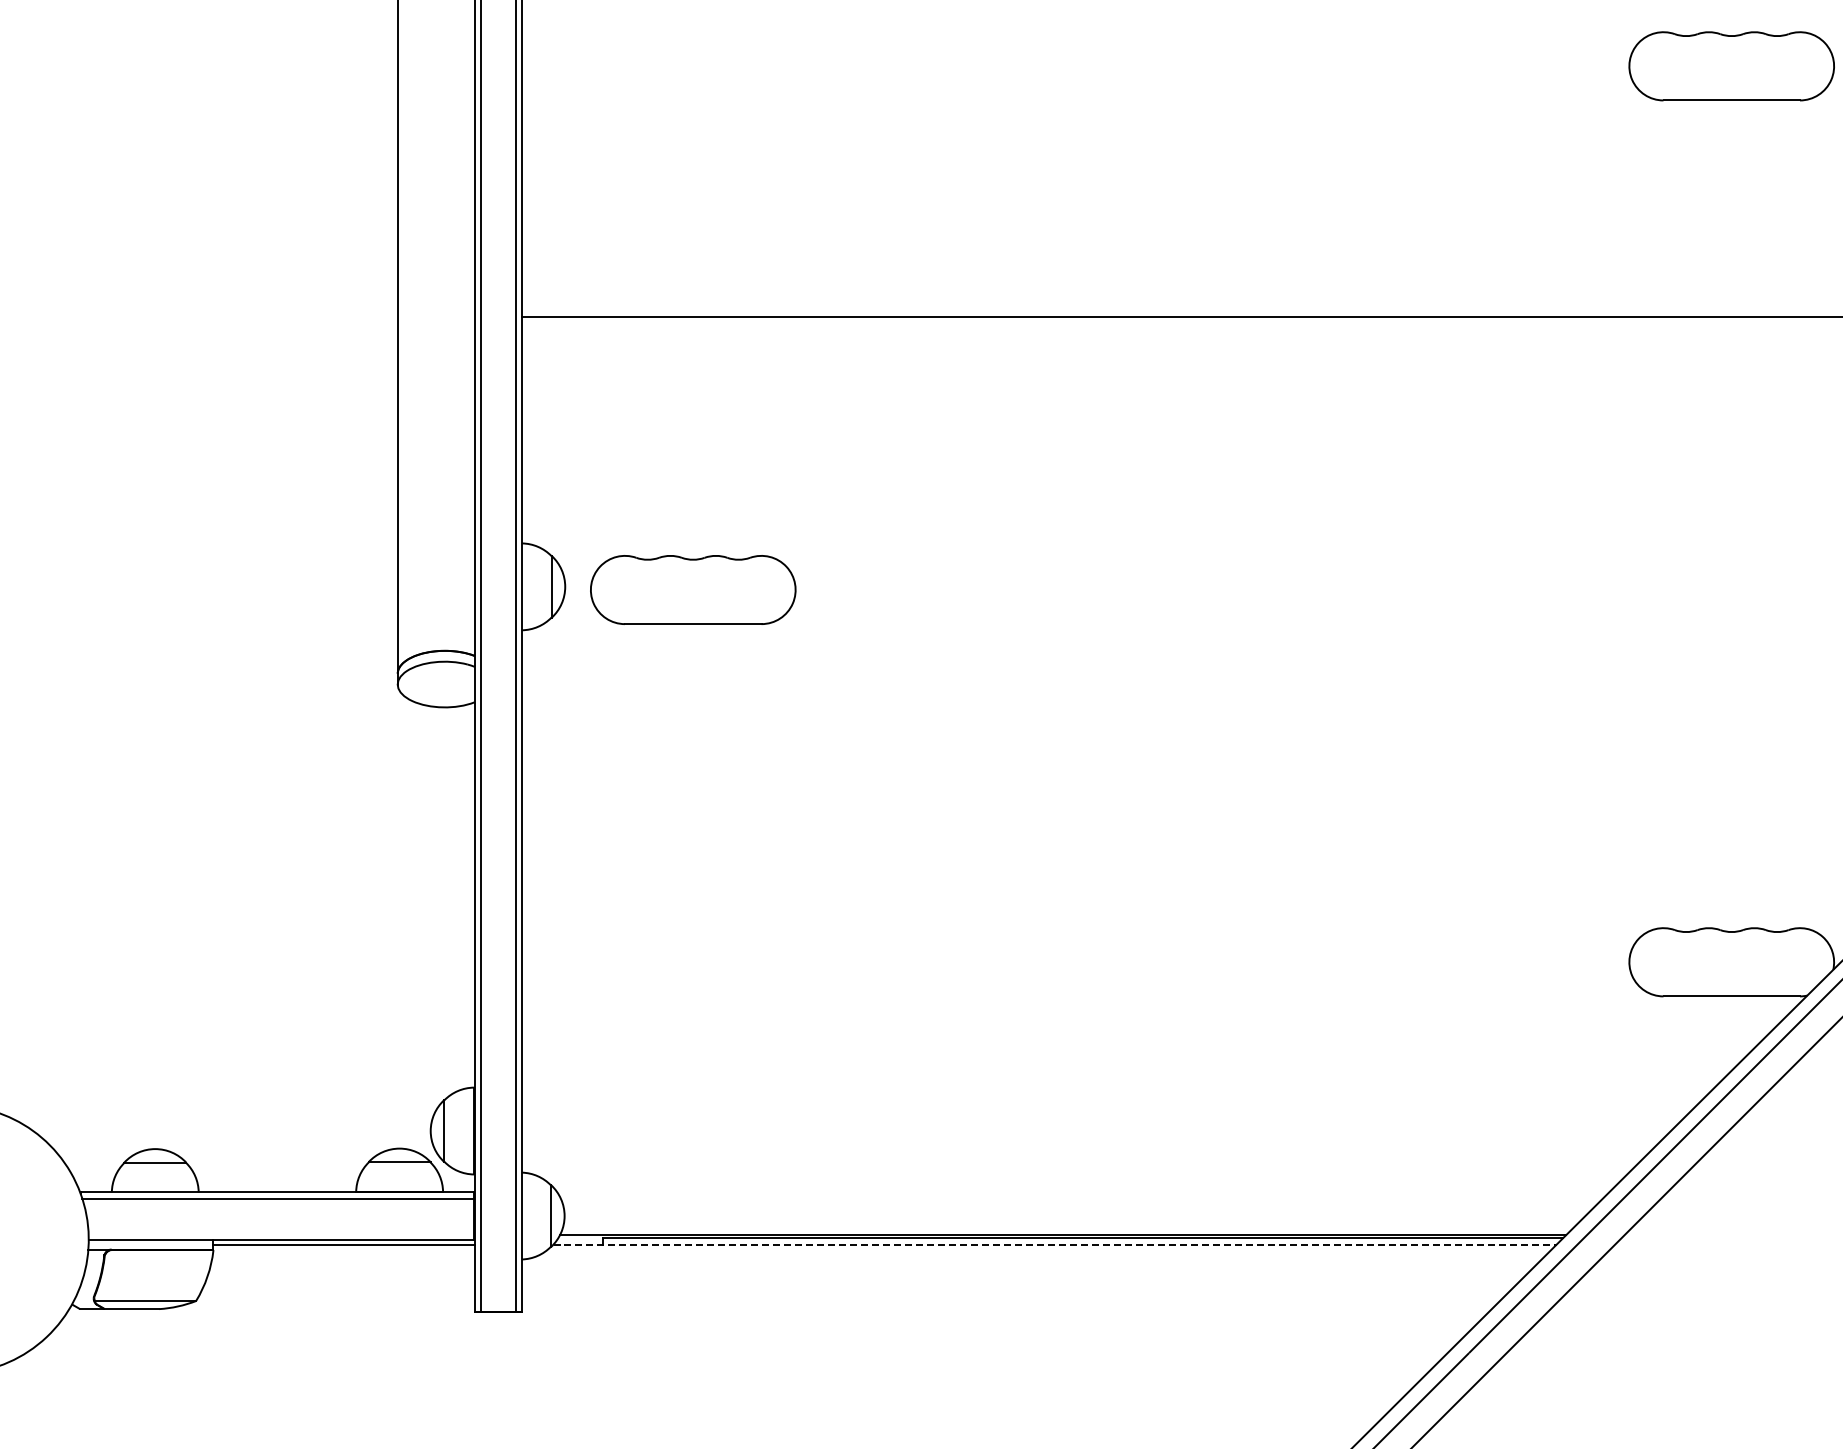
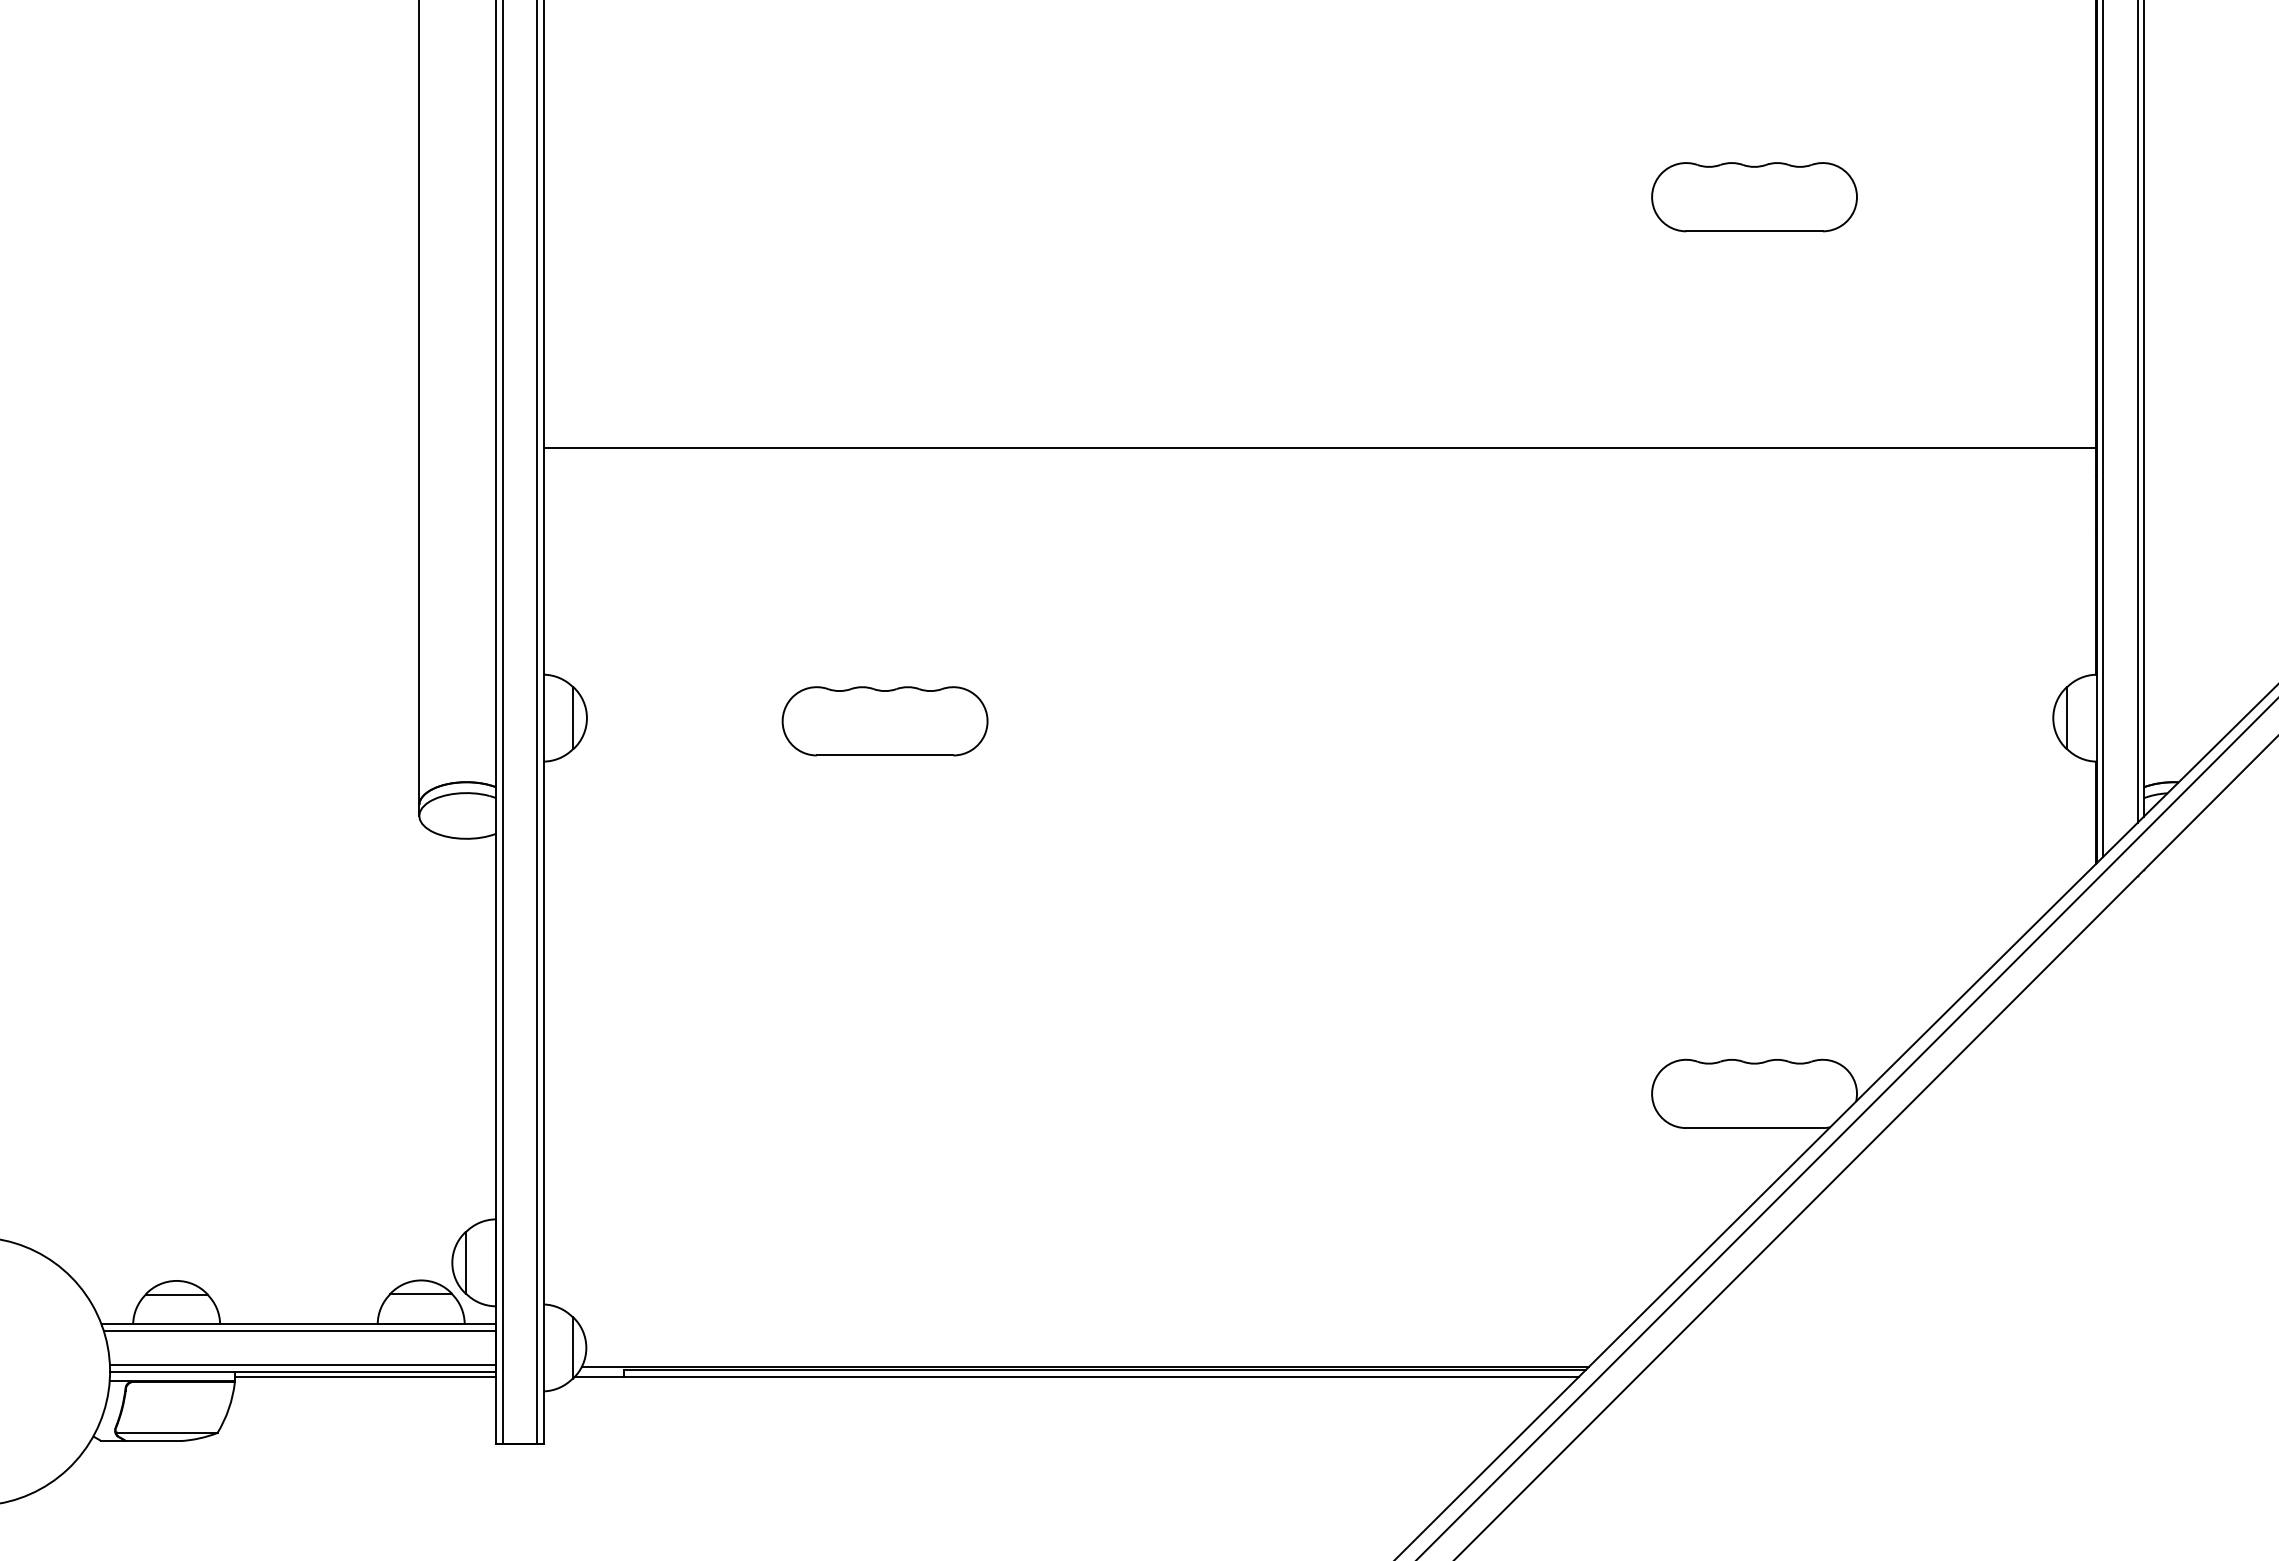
part: (692, 590) -> (884, 721), moved
line: (281, 1233) -> (302, 1365), added
line: (1055, 1244) -> (1077, 1376), dashed -> solid

